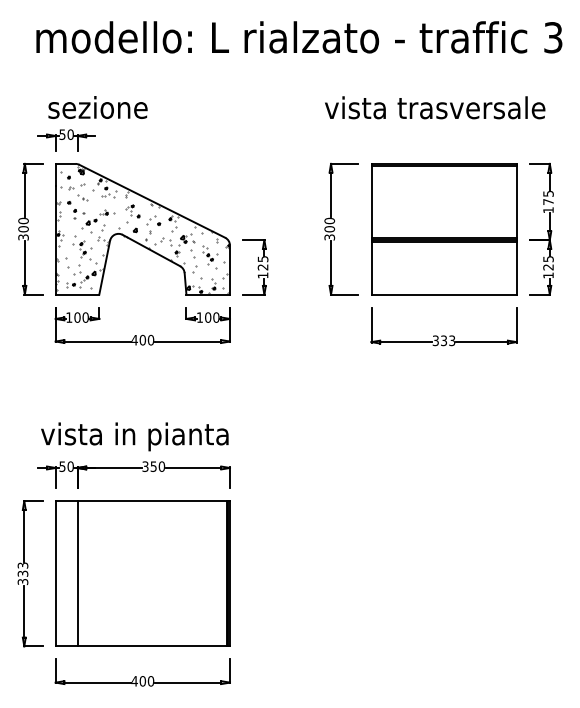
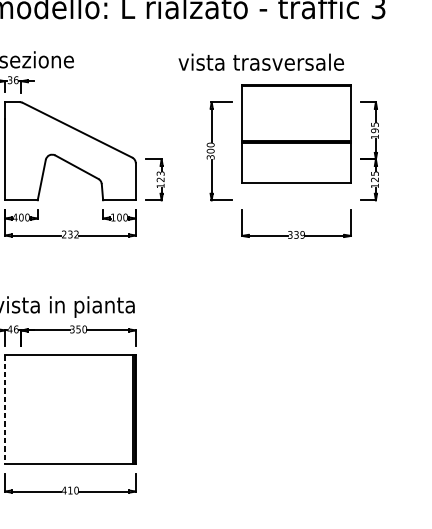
text: (435, 107) -> (261, 62), moved
text: (66, 134) -> (13, 80), 50 -> 36
text: (548, 201) -> (374, 130), 175 -> 195
hatch: (142, 229) -> (70, 151), removed
part: (444, 229) -> (296, 134), moved
text: (261, 258) -> (159, 173), 125 -> 123
text: (69, 317) -> (15, 217), 100 -> 400
text: (142, 339) -> (70, 233), 400 -> 232
text: (452, 340) -> (302, 234), 333 -> 339
text: (66, 466) -> (13, 329), 50 -> 46
line: (55, 573) -> (4, 409), solid -> dashed
line: (77, 573) -> (21, 409), removed
text: (142, 681) -> (70, 490), 400 -> 410

